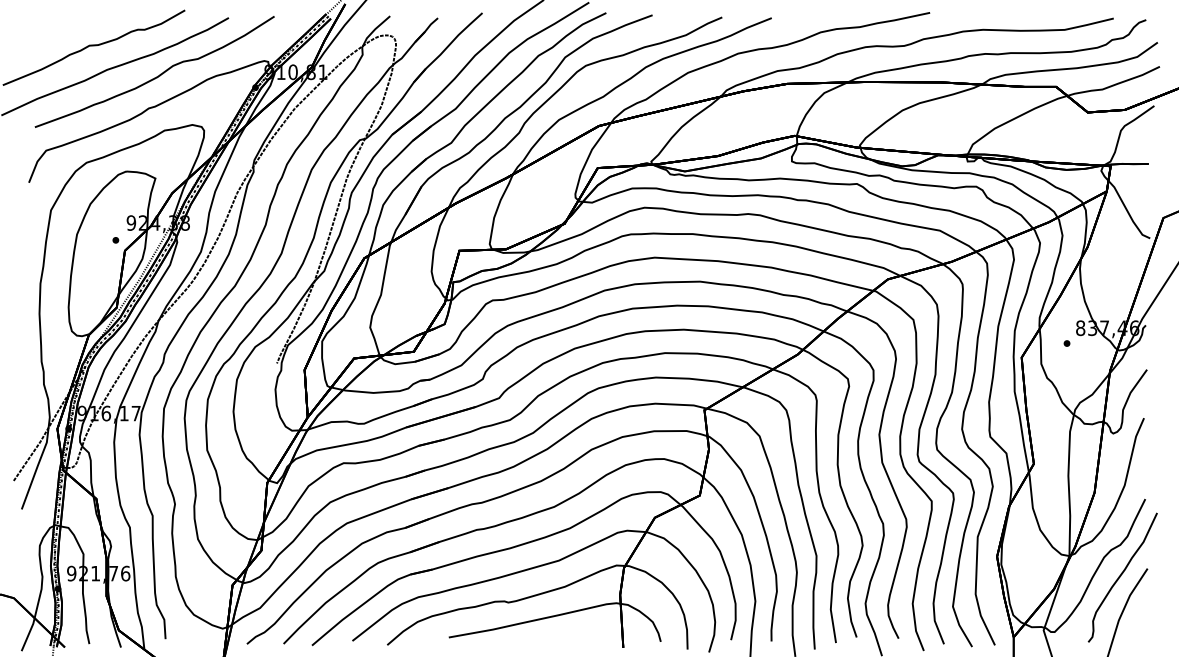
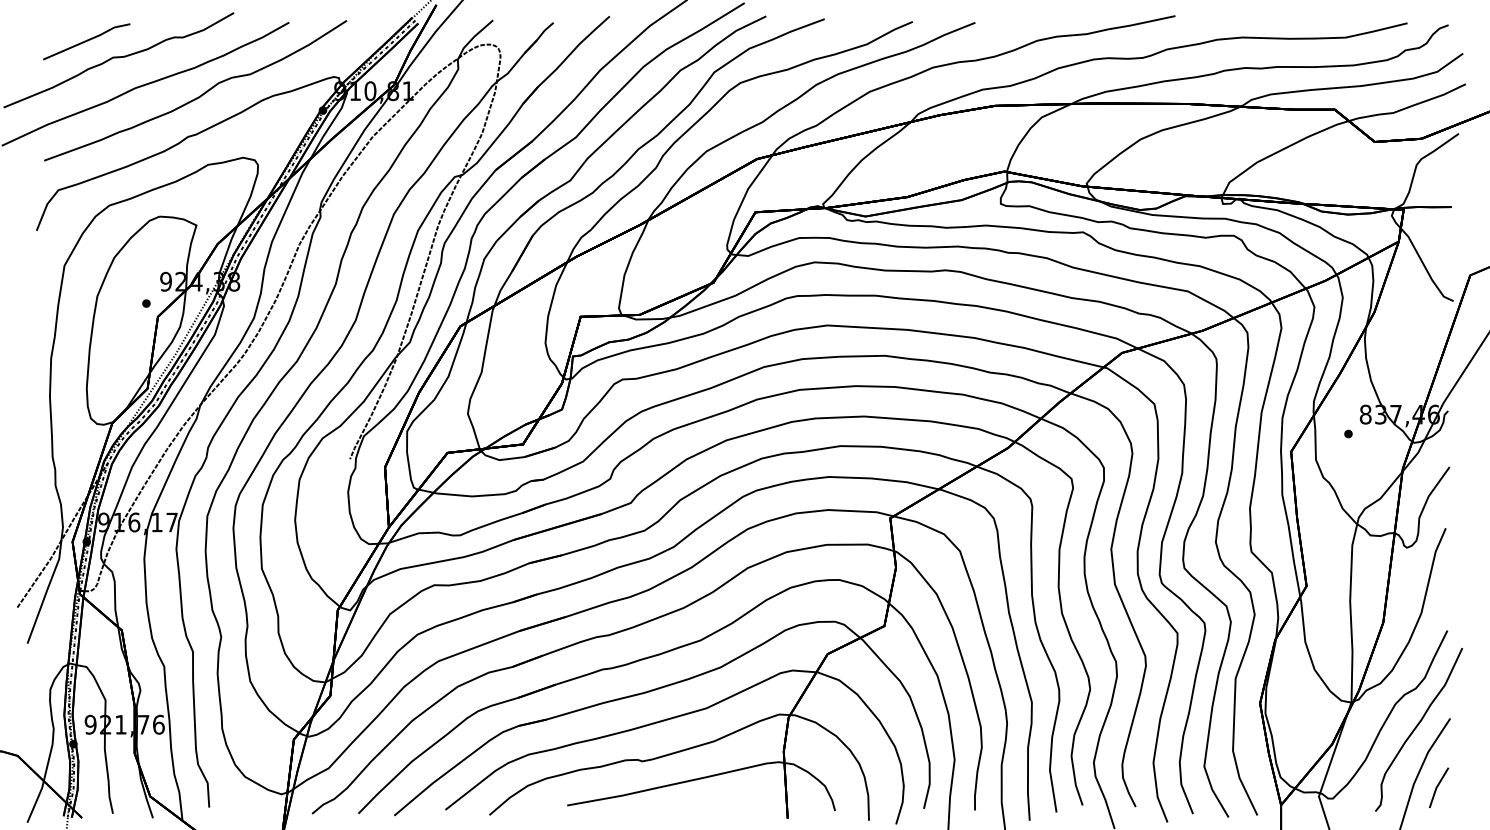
line: (68, 32) -> (86, 41), added
line: (1138, 622) -> (1438, 786), added

